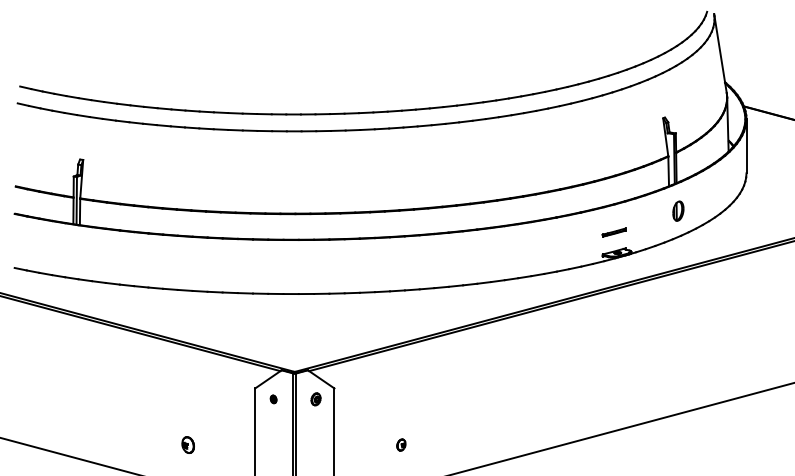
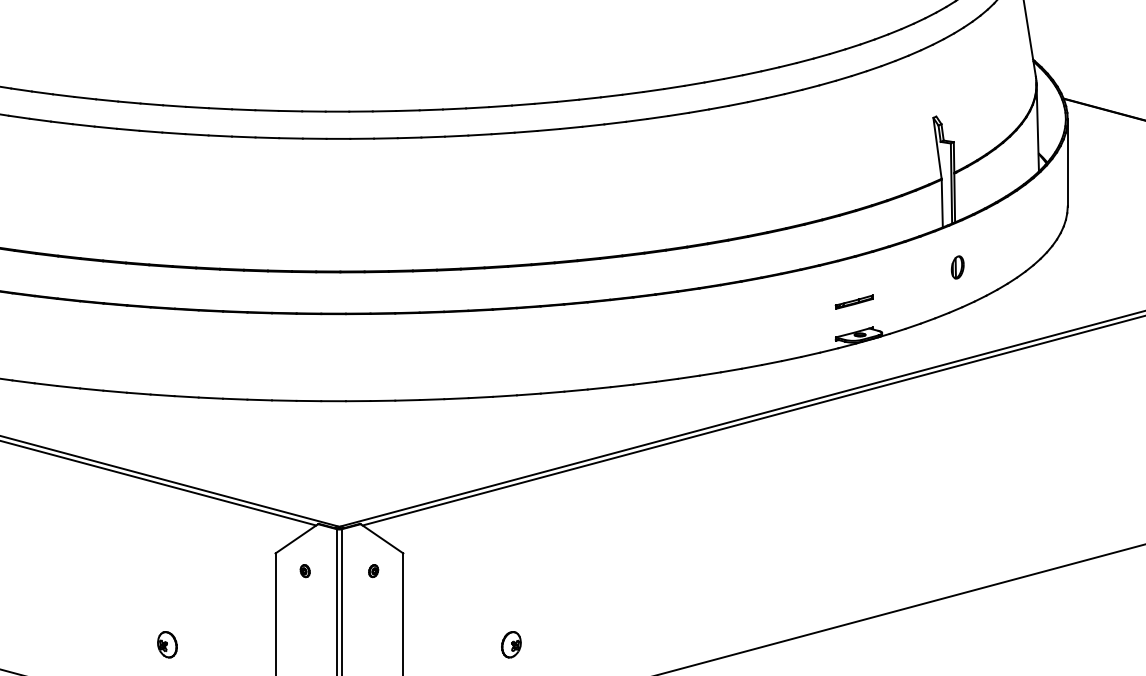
part: (677, 210) -> (956, 266), size x0.71
part: (315, 399) -> (372, 571), size x0.62
part: (401, 444) -> (511, 643), size x1.43

